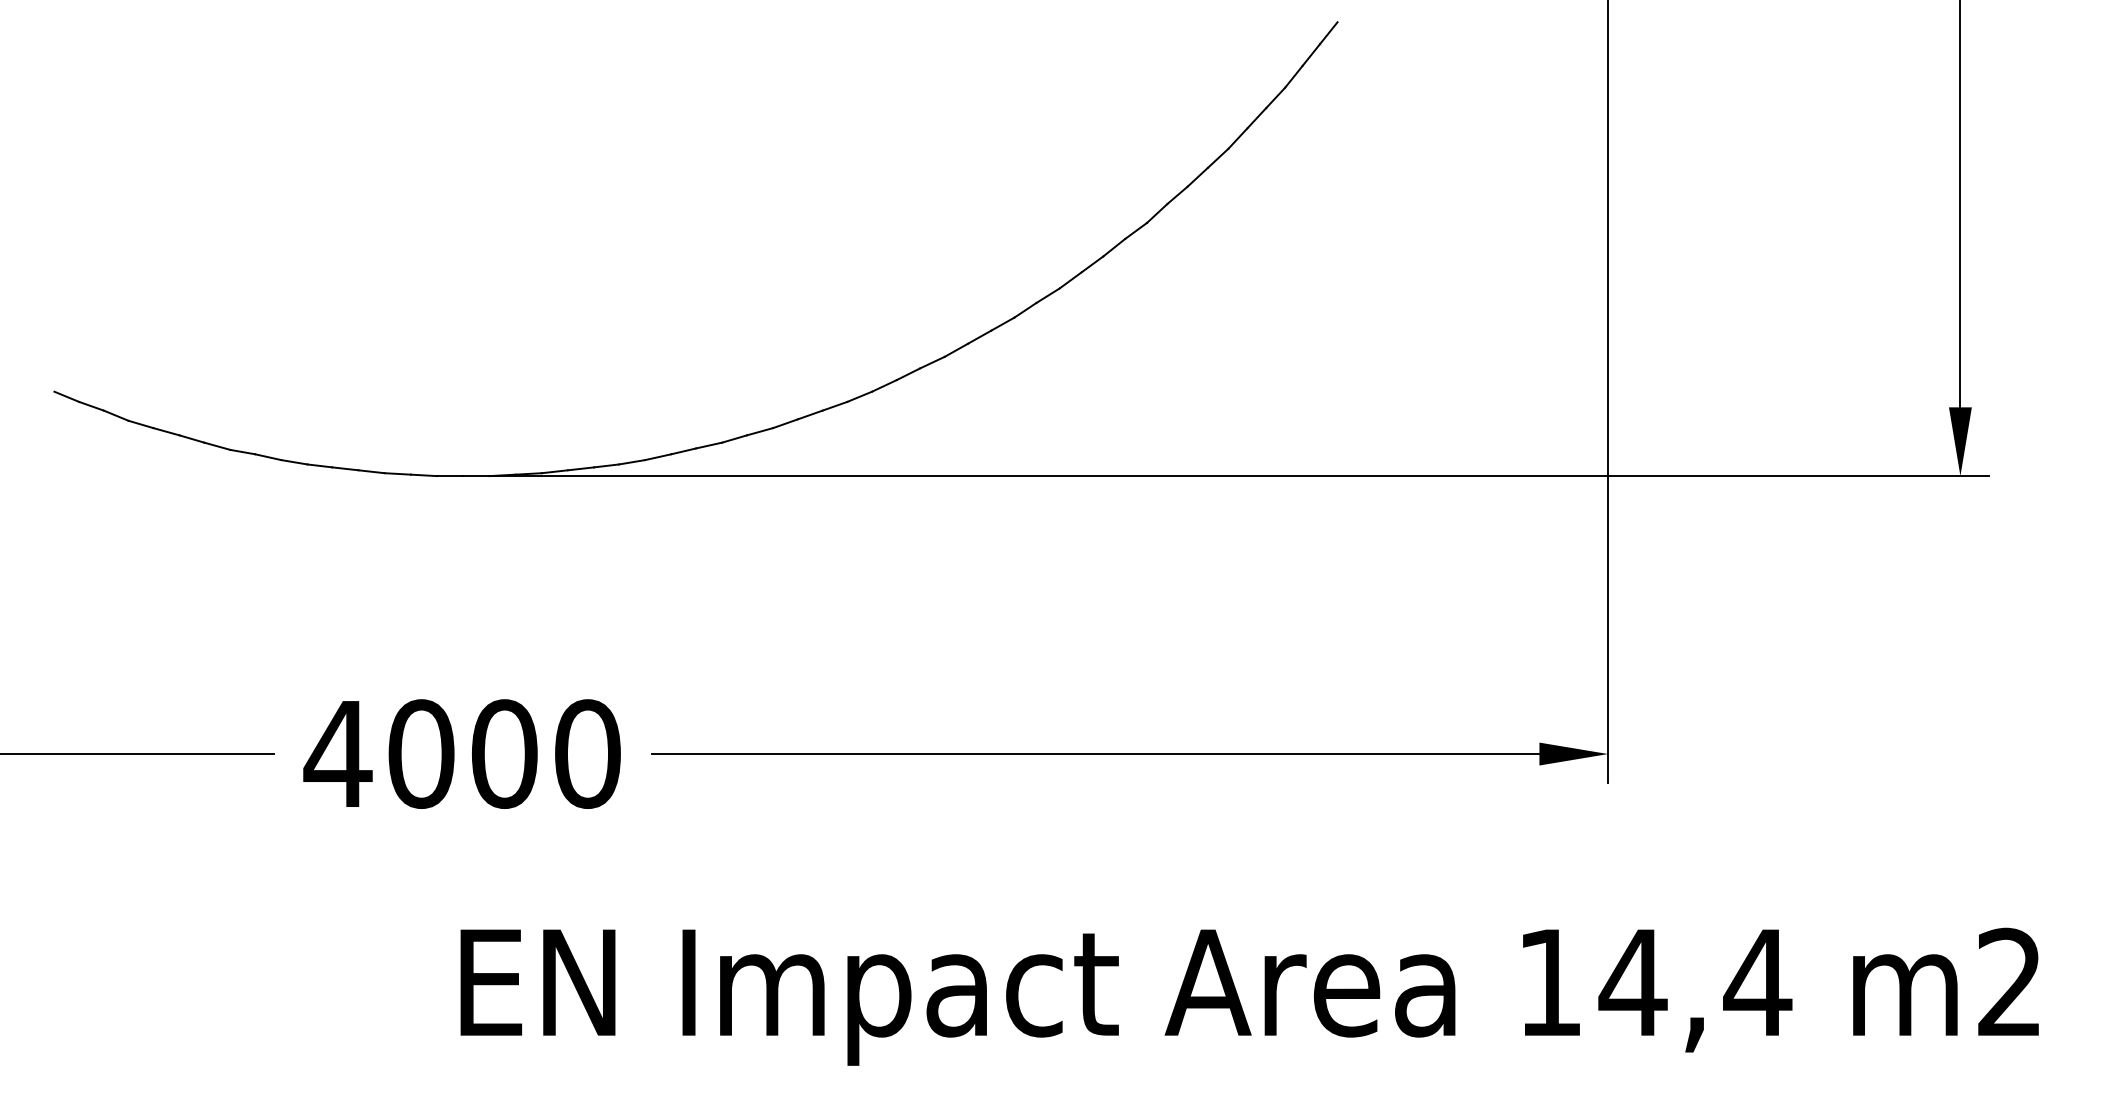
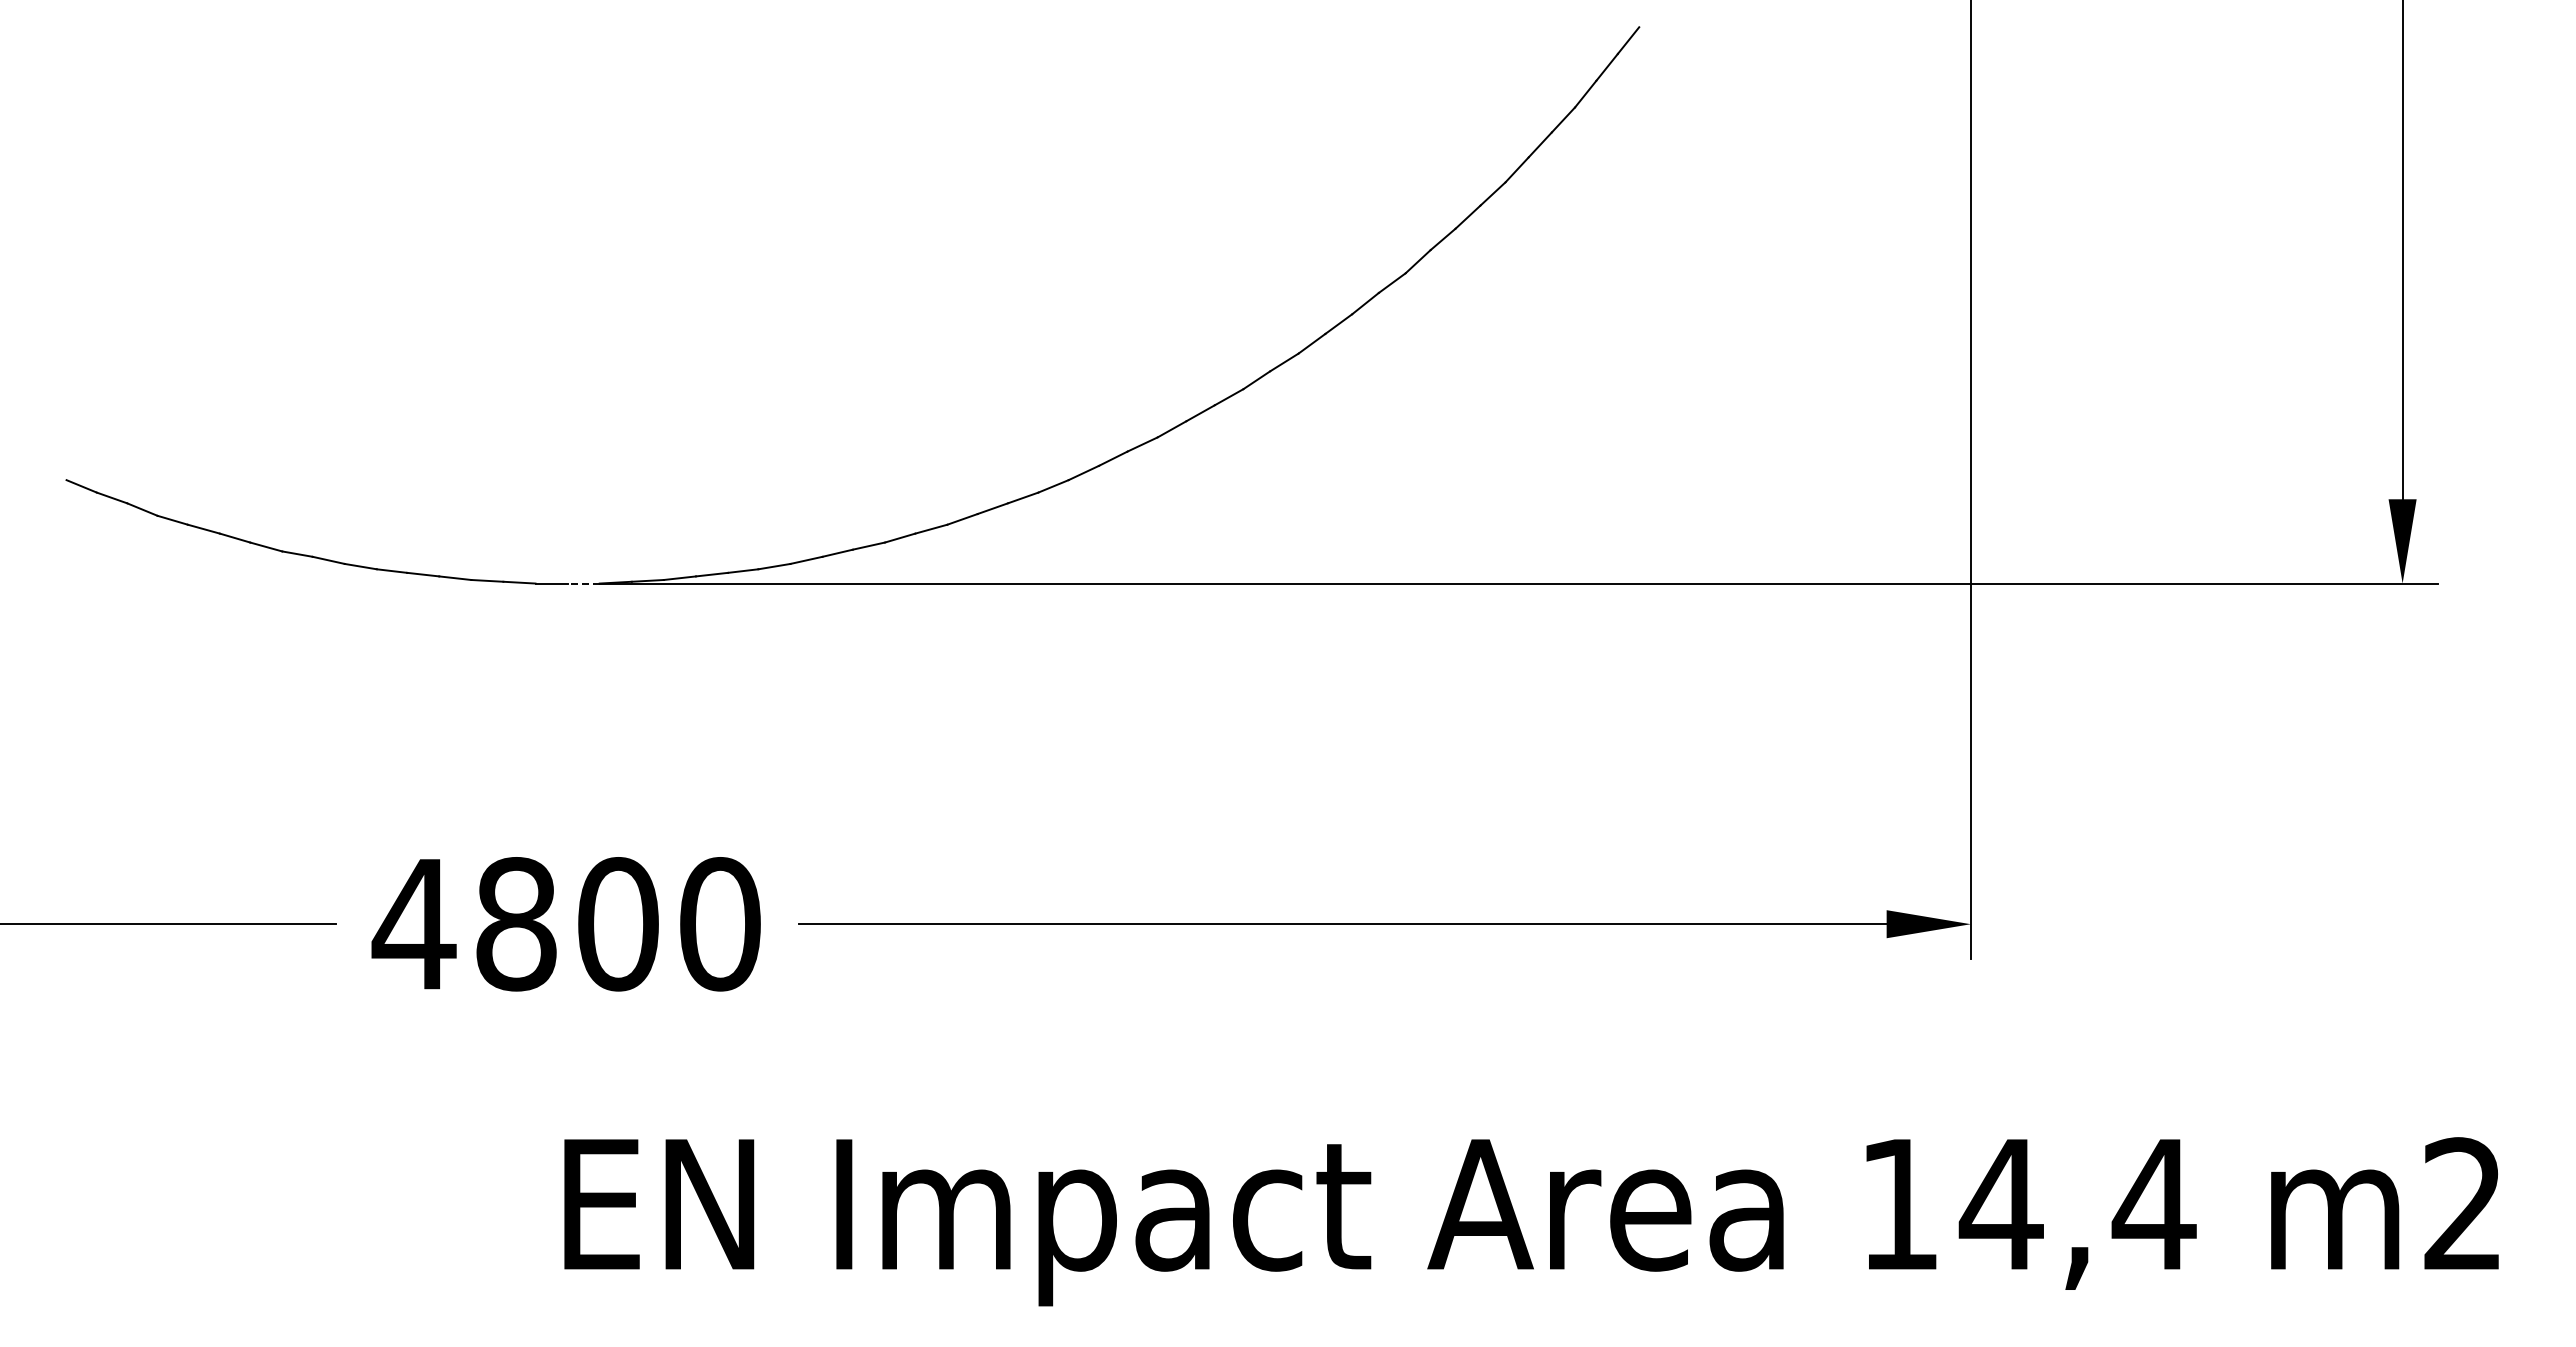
line: (476, 476) -> (583, 583), solid -> dashed
text: (421, 754) -> (516, 924), 4000 -> 4800

